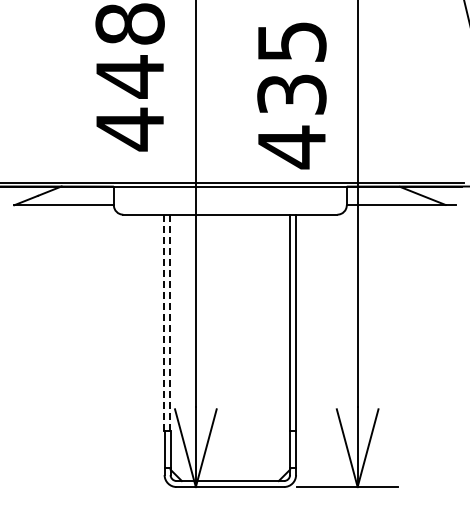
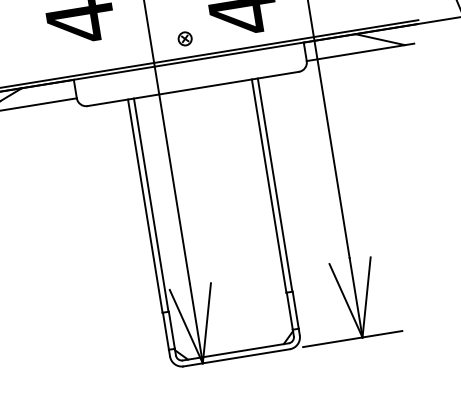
part: (229, 163) -> (184, 38), added
line: (164, 322) -> (145, 205), dashed -> solid
line: (170, 323) -> (151, 205), dashed -> solid

